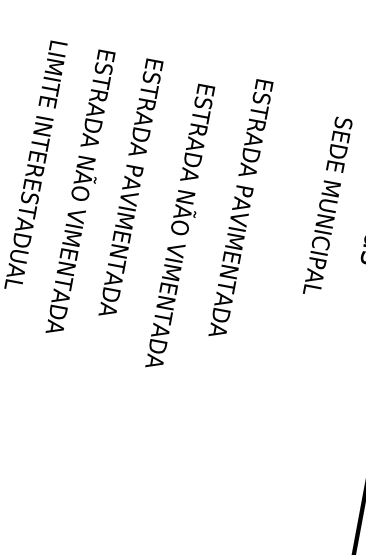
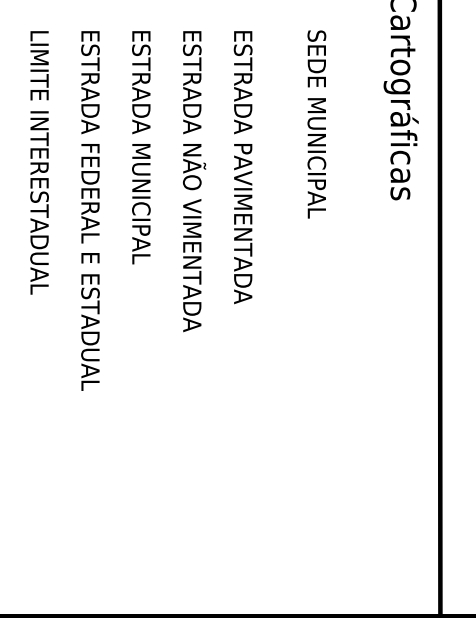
text: (327, 206) -> (316, 124), moved
text: (240, 208) -> (242, 167), moved
text: (182, 227) -> (194, 181), moved
text: (120, 243) -> (141, 225), ESTRADA PAVIMENTADA -> ESTRADA MUNICIPAL
text: (67, 274) -> (92, 268), ESTRADA NÃO VIMENTADA -> ESTRADA FEDERAL E ESTADUAL

